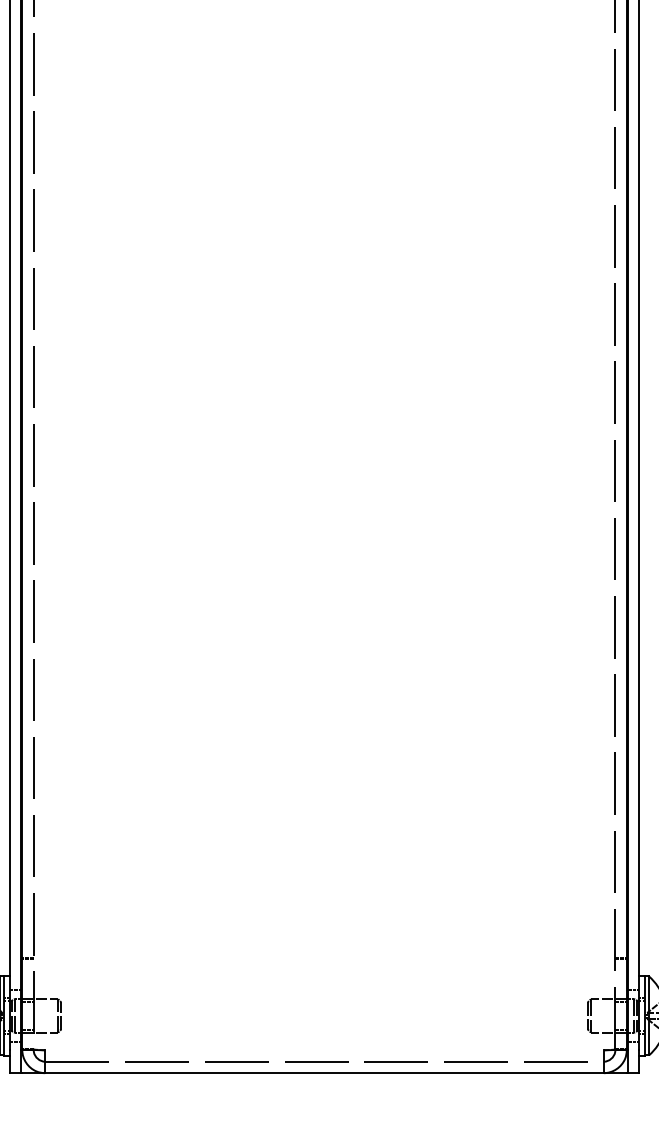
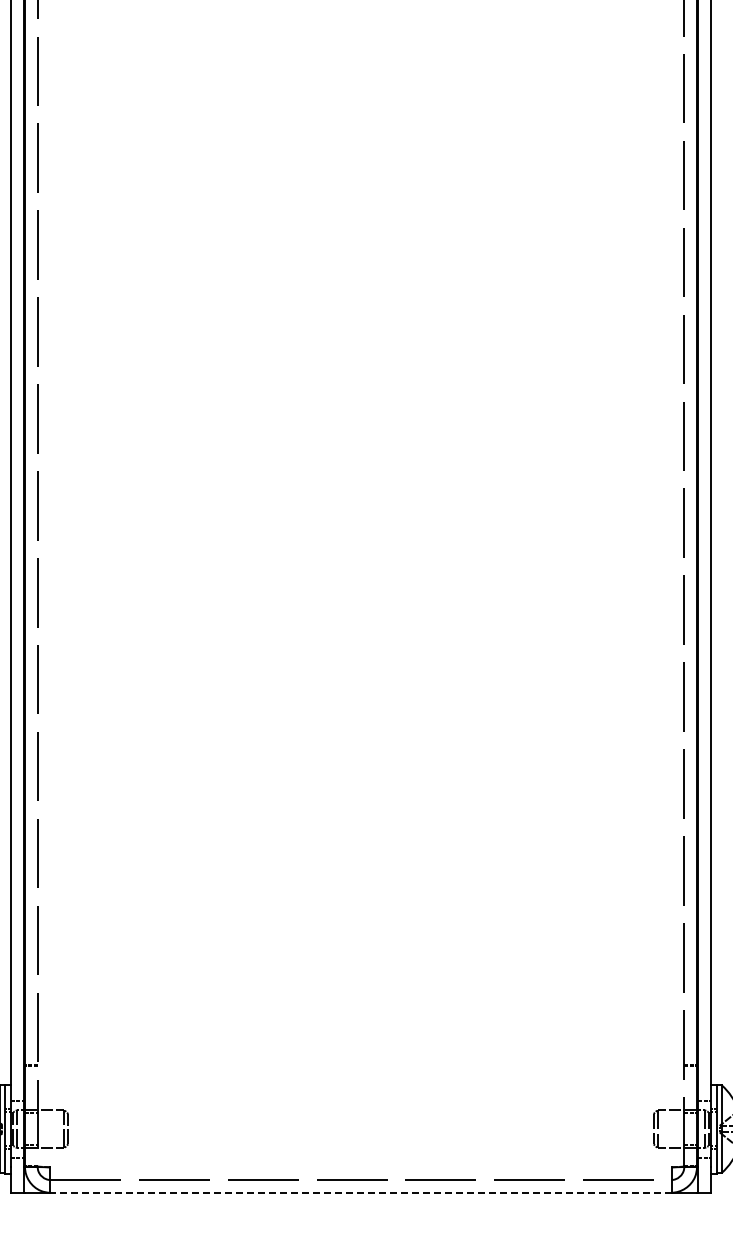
line: (325, 1072) -> (361, 1192), solid -> dashed

